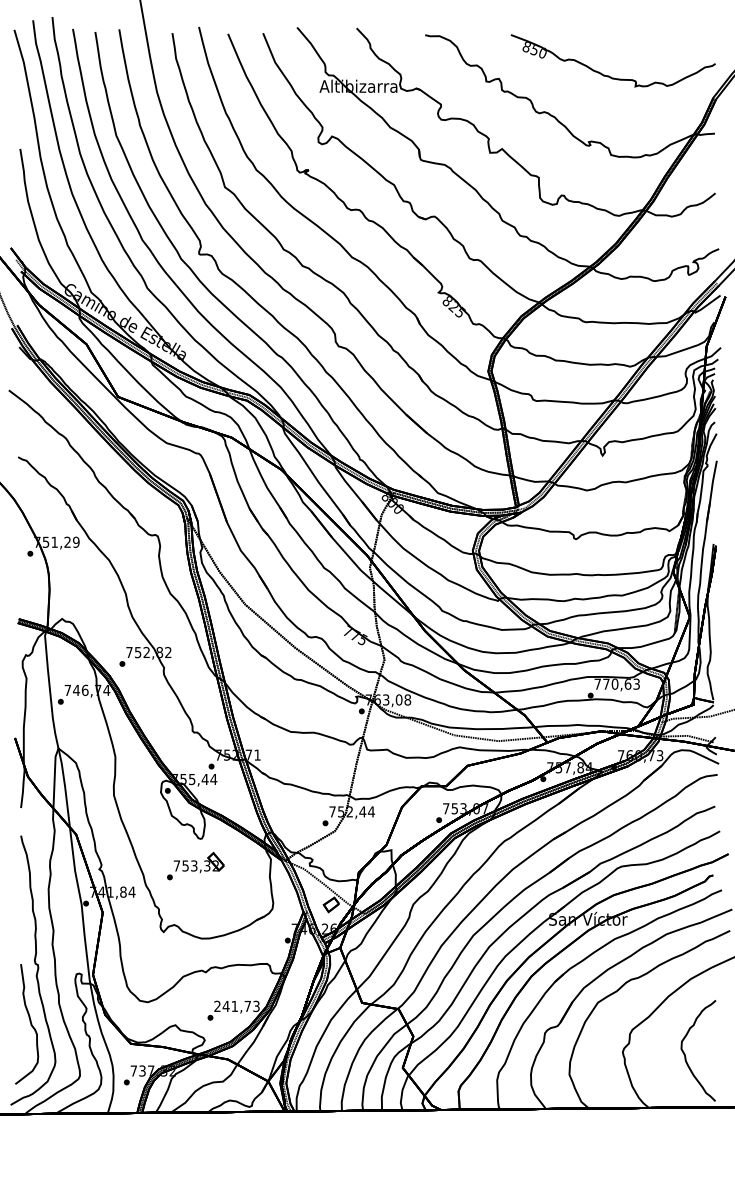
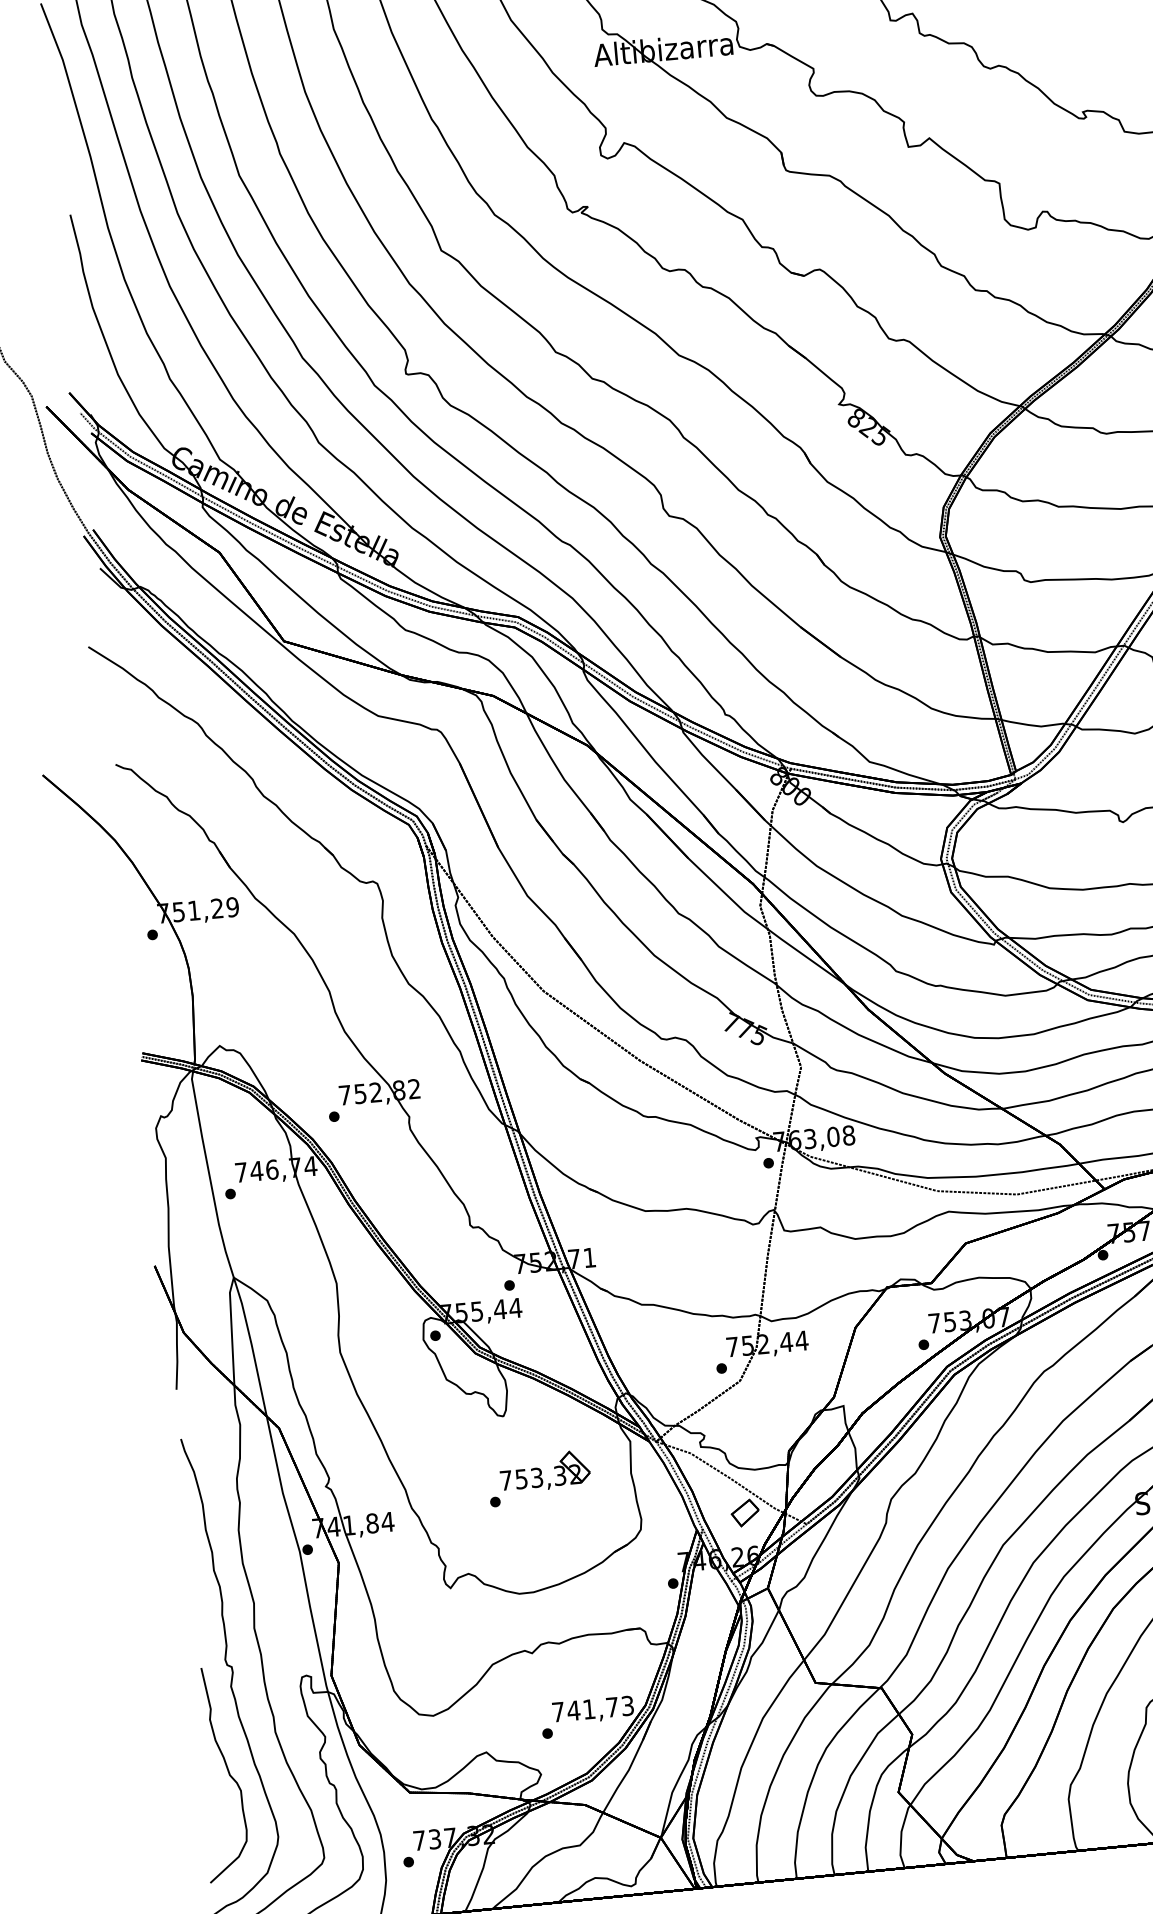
part: (195, 866) -> (539, 1478), moved
text: (217, 1005) -> (558, 1710), 241,73 -> 741,73

